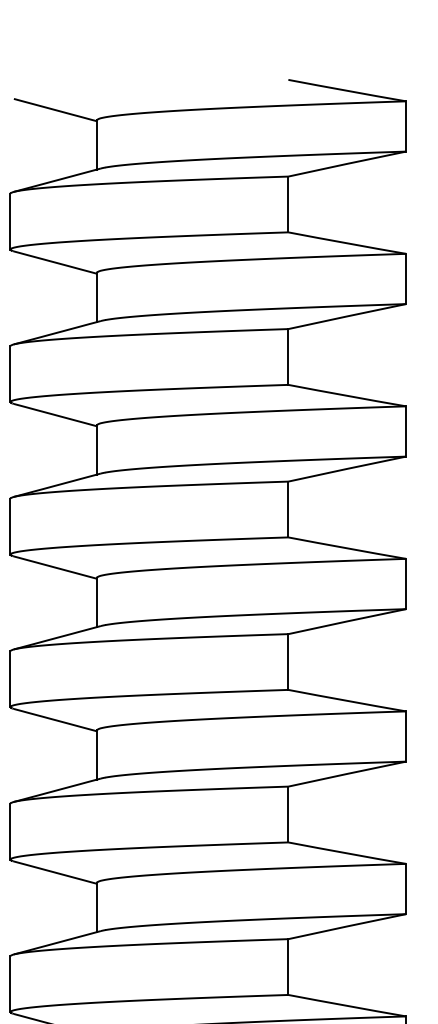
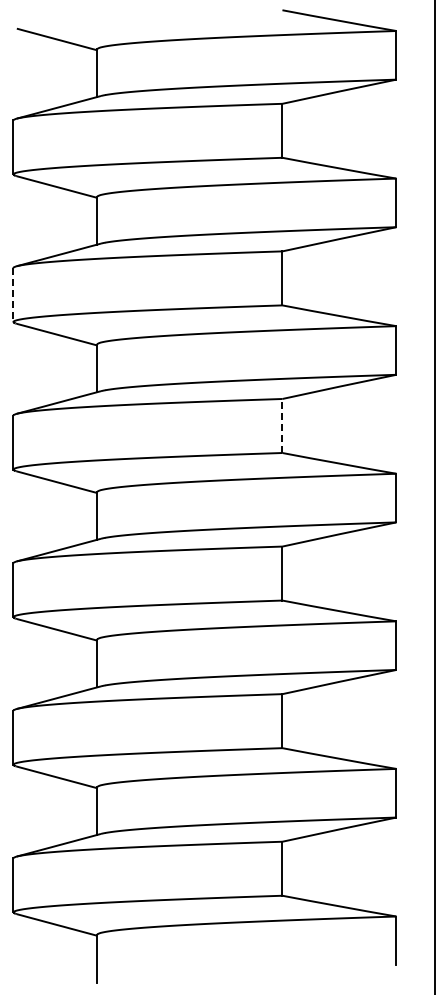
line: (10, 374) -> (13, 295), solid -> dashed
line: (288, 509) -> (282, 425), solid -> dashed

